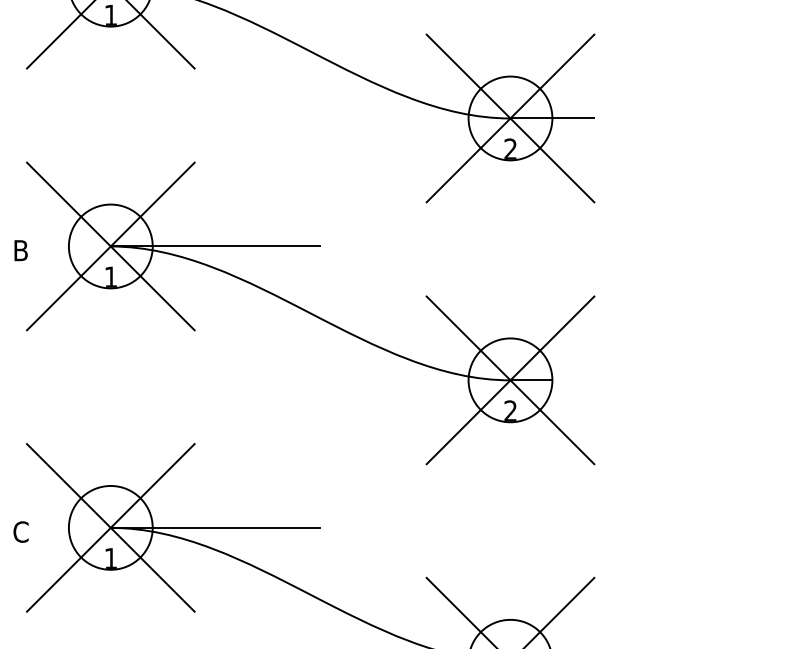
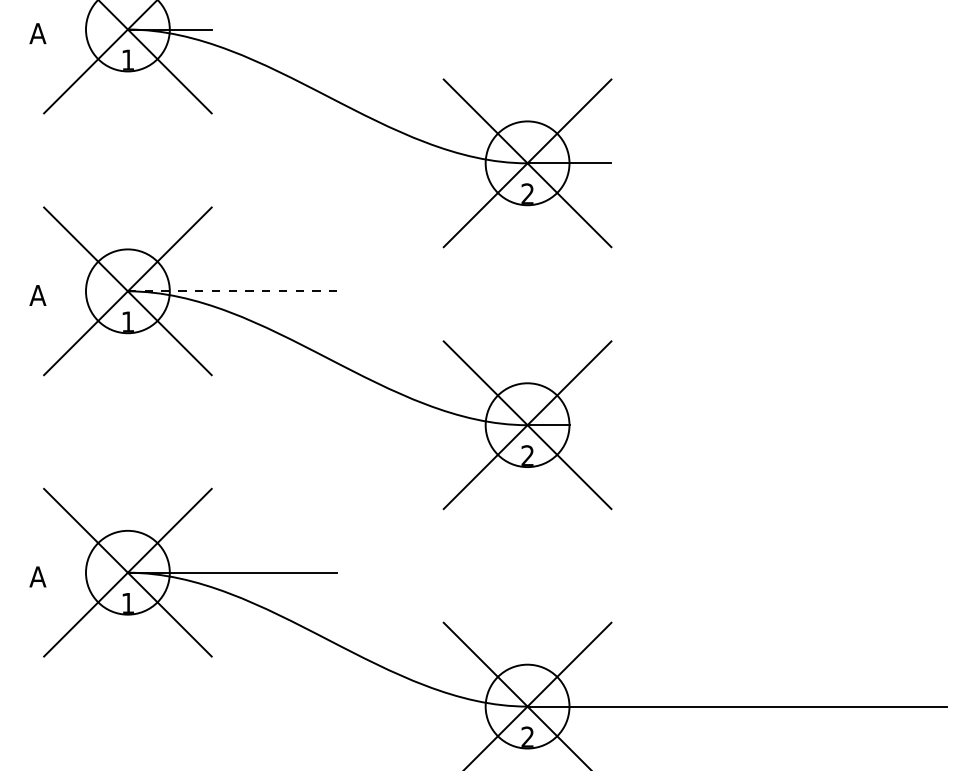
line: (215, 246) -> (232, 291), solid -> dashed
text: (20, 250) -> (37, 295), B -> A
text: (20, 531) -> (37, 576), C -> A

